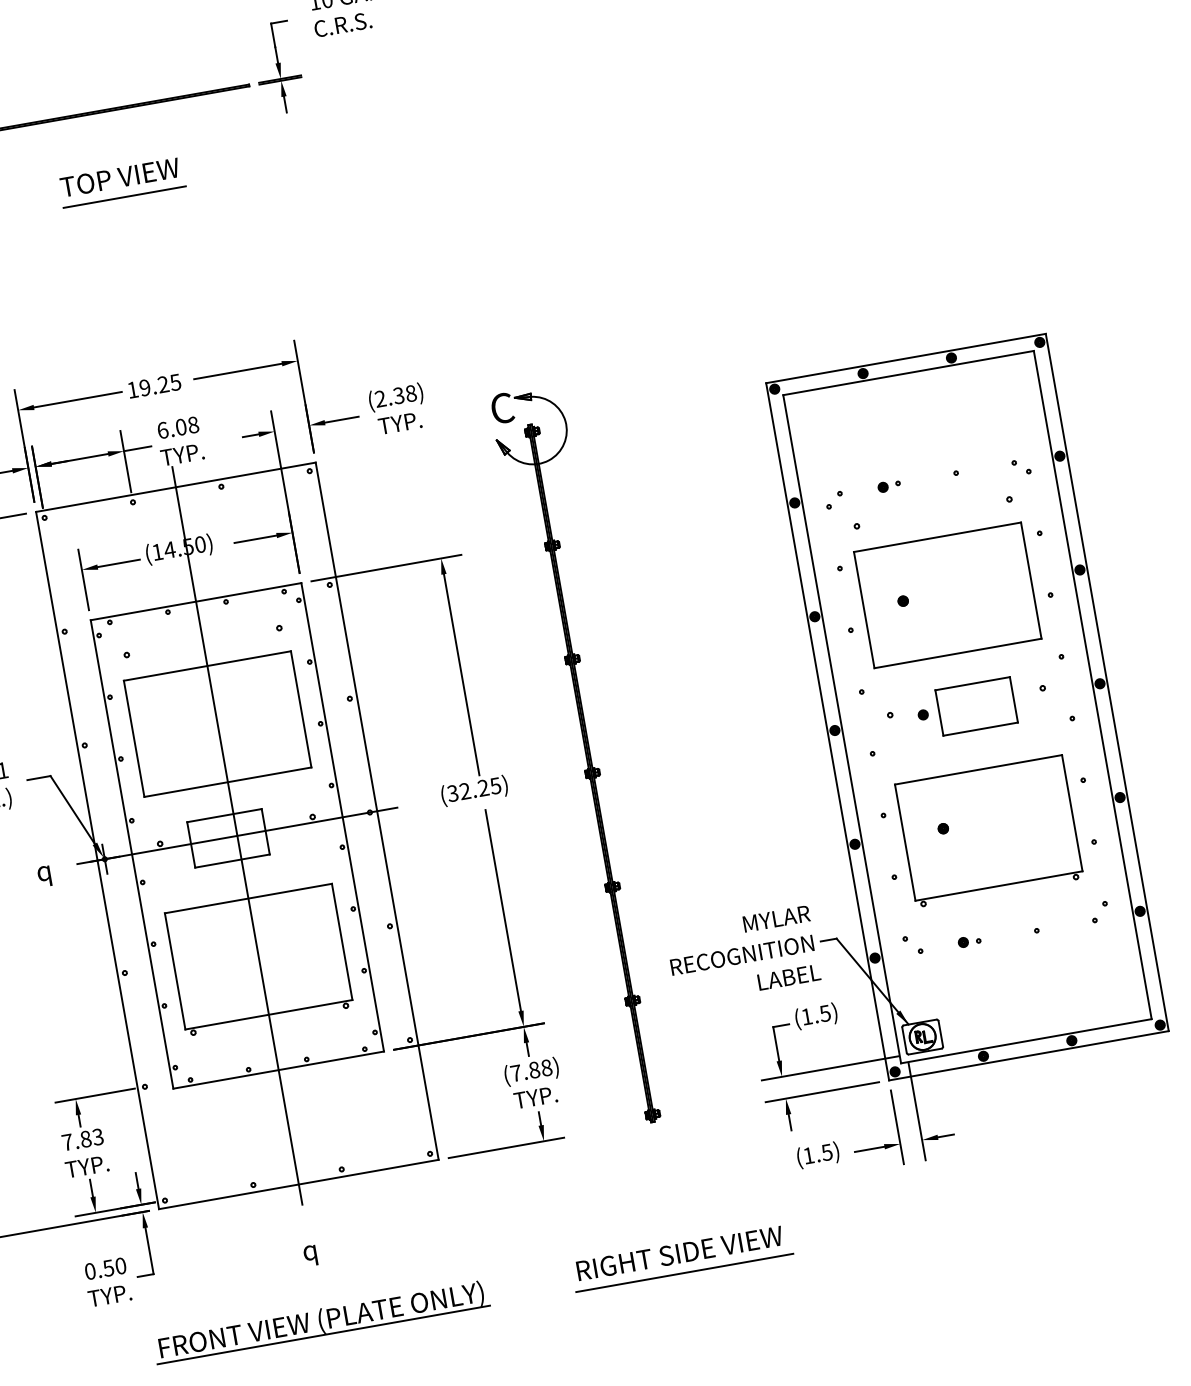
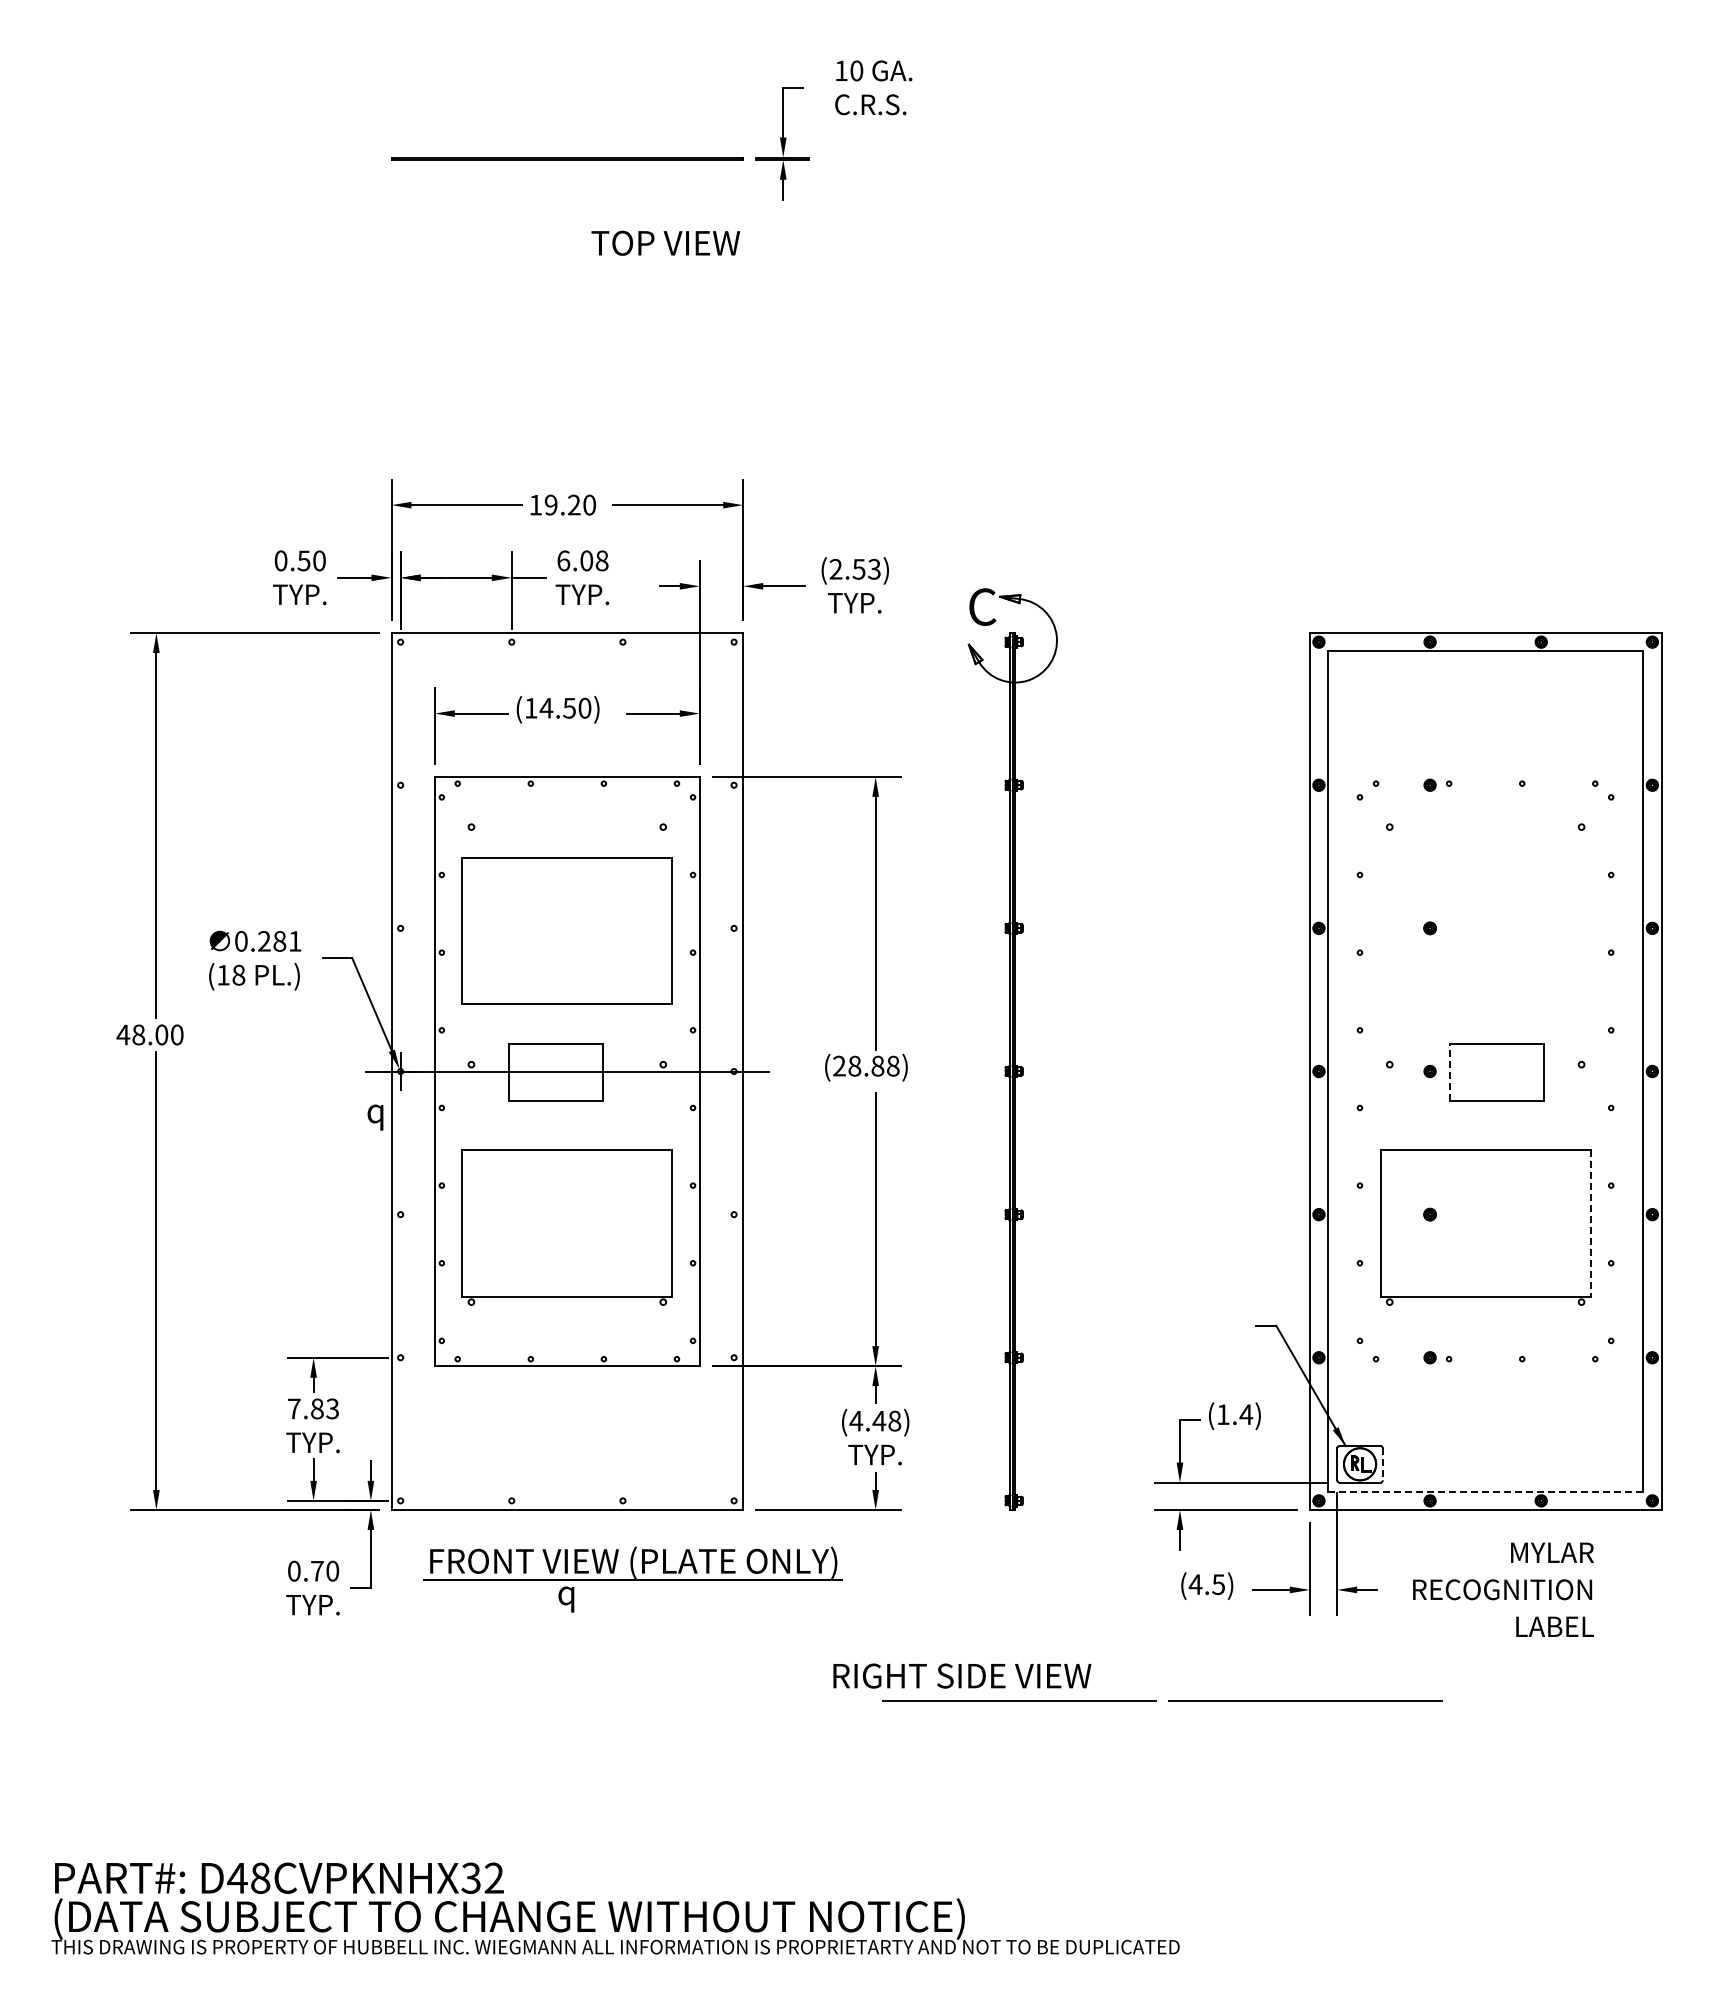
text: (119, 177) -> (665, 242), moved
line: (124, 196) -> (567, 267), removed
text: (175, 381) -> (589, 504), 19.25 -> 19.20
text: (404, 394) -> (866, 568), (2.38) -> (2.53)
part: (947, 595) -> (1485, 930), removed
line: (939, 712) -> (1450, 1072), solid -> dashed
text: (474, 789) -> (866, 1065), (32.25) -> (28.88)
line: (1072, 813) -> (1590, 1223), solid -> dashed
line: (237, 835) -> (567, 1071), removed
text: (44, 876) -> (375, 1117), moved
text: (742, 954) -> (1503, 1589), moved
text: (825, 1013) -> (1246, 1414), (1.5) -> (1.4)
line: (940, 1034) -> (1382, 1464), solid -> dashed
line: (1026, 1041) -> (1485, 1491), solid -> dashed
text: (524, 1071) -> (867, 1420), (7.88) -> (4.48)
text: (808, 1155) -> (1195, 1584), (1.5) -> (4.5)
line: (912, 1232) -> (1305, 1700), added
text: (679, 1252) -> (962, 1675), moved
text: (108, 1268) -> (316, 1571), 0.50 -> 0.70
part: (320, 1322) -> (632, 1563), moved

